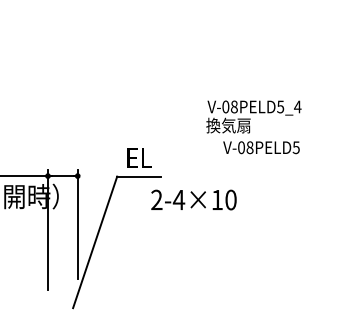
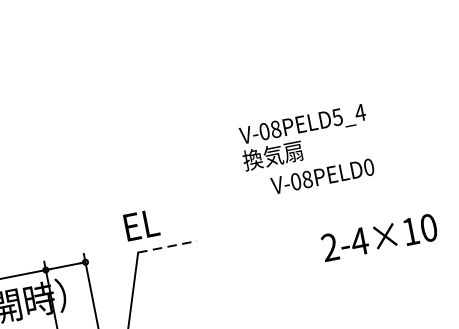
text: (295, 147) -> (367, 167), V-08PELD5 -> V-08PELD0
text: (139, 157) -> (141, 224), moved
line: (139, 176) -> (167, 246), solid -> dashed
text: (193, 199) -> (378, 237), moved

